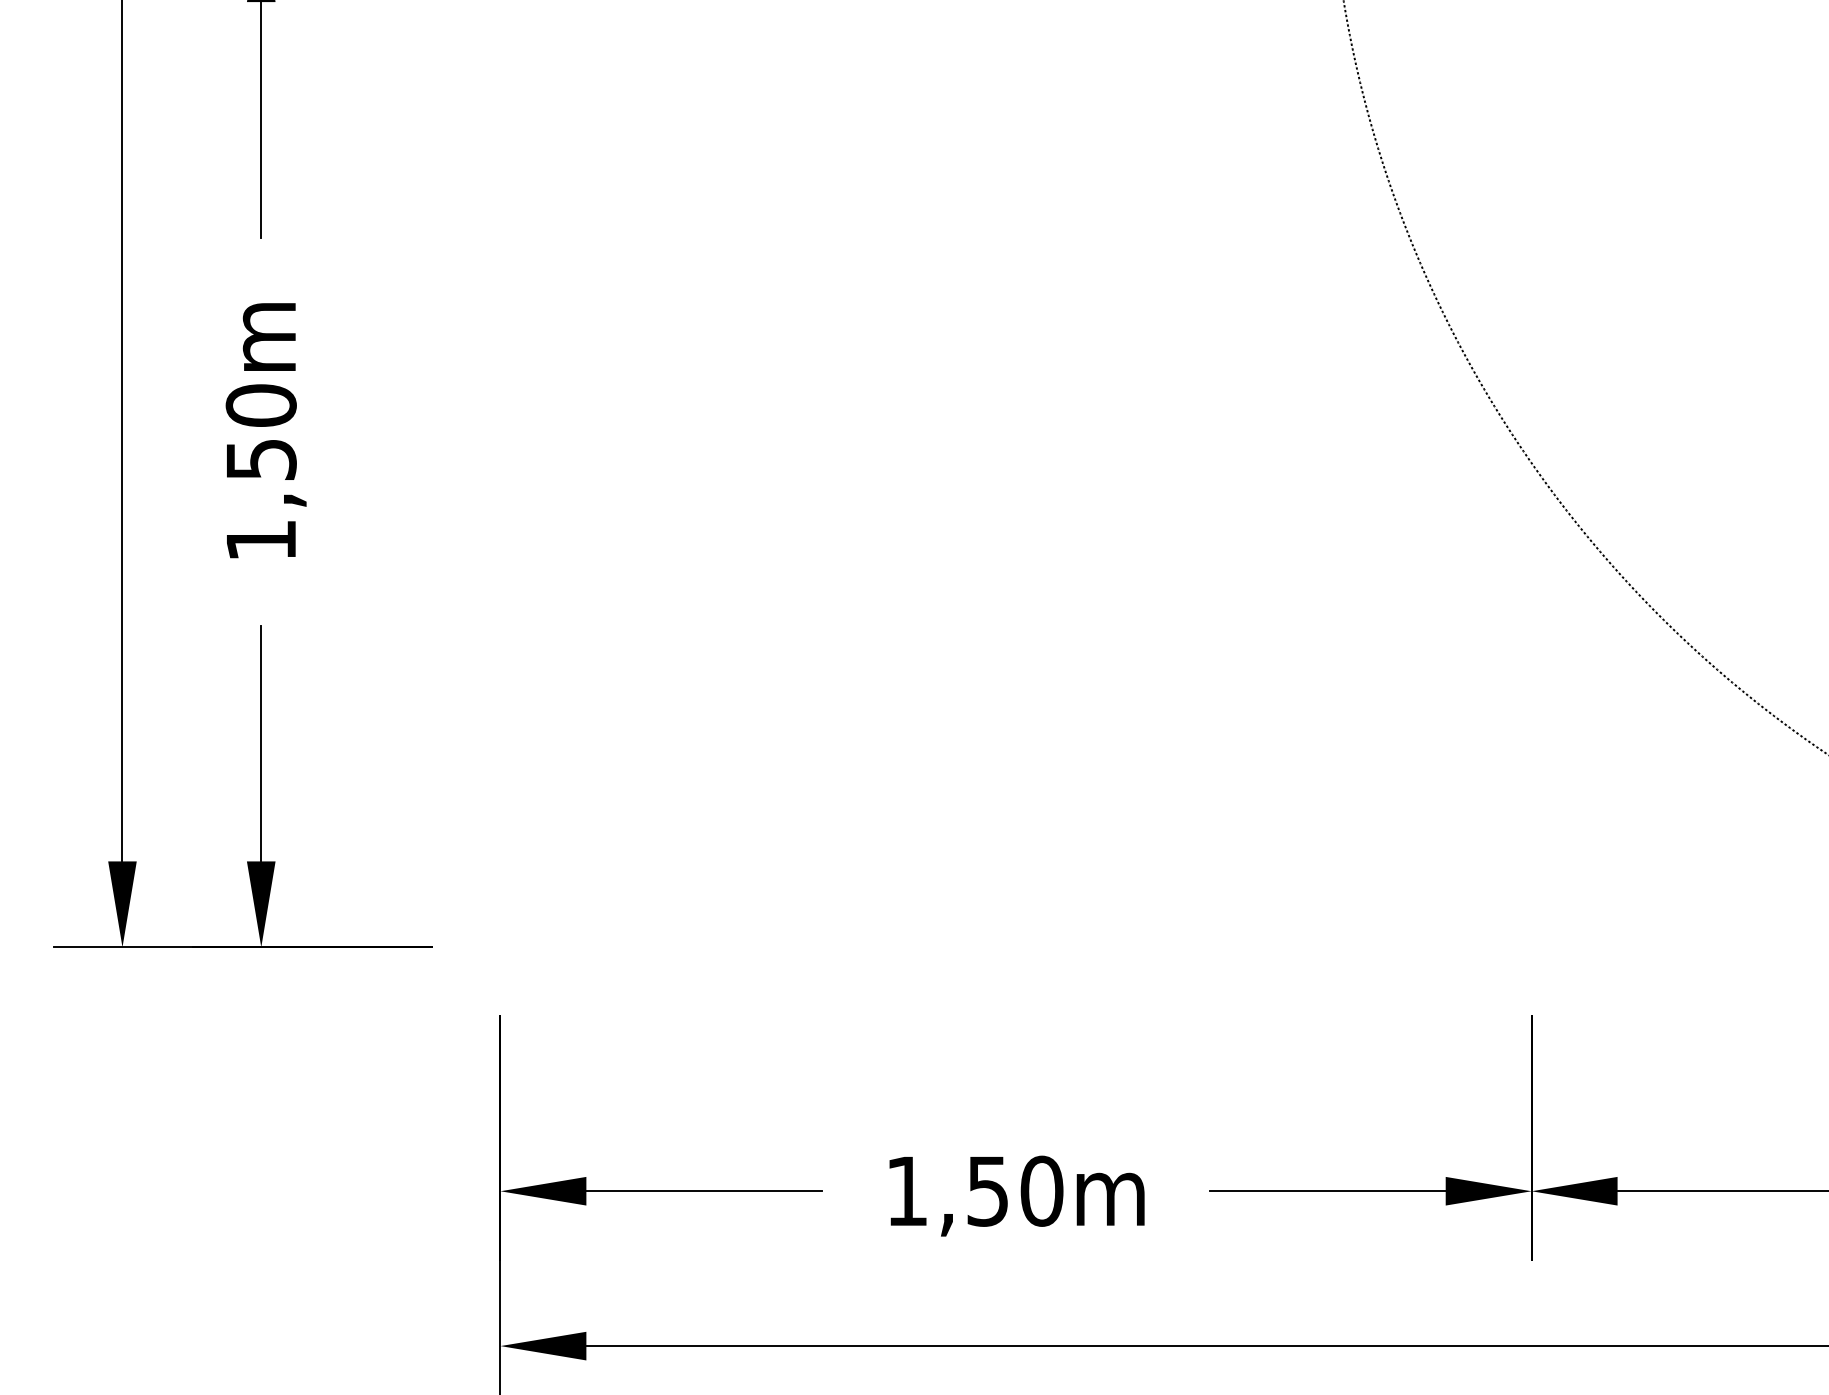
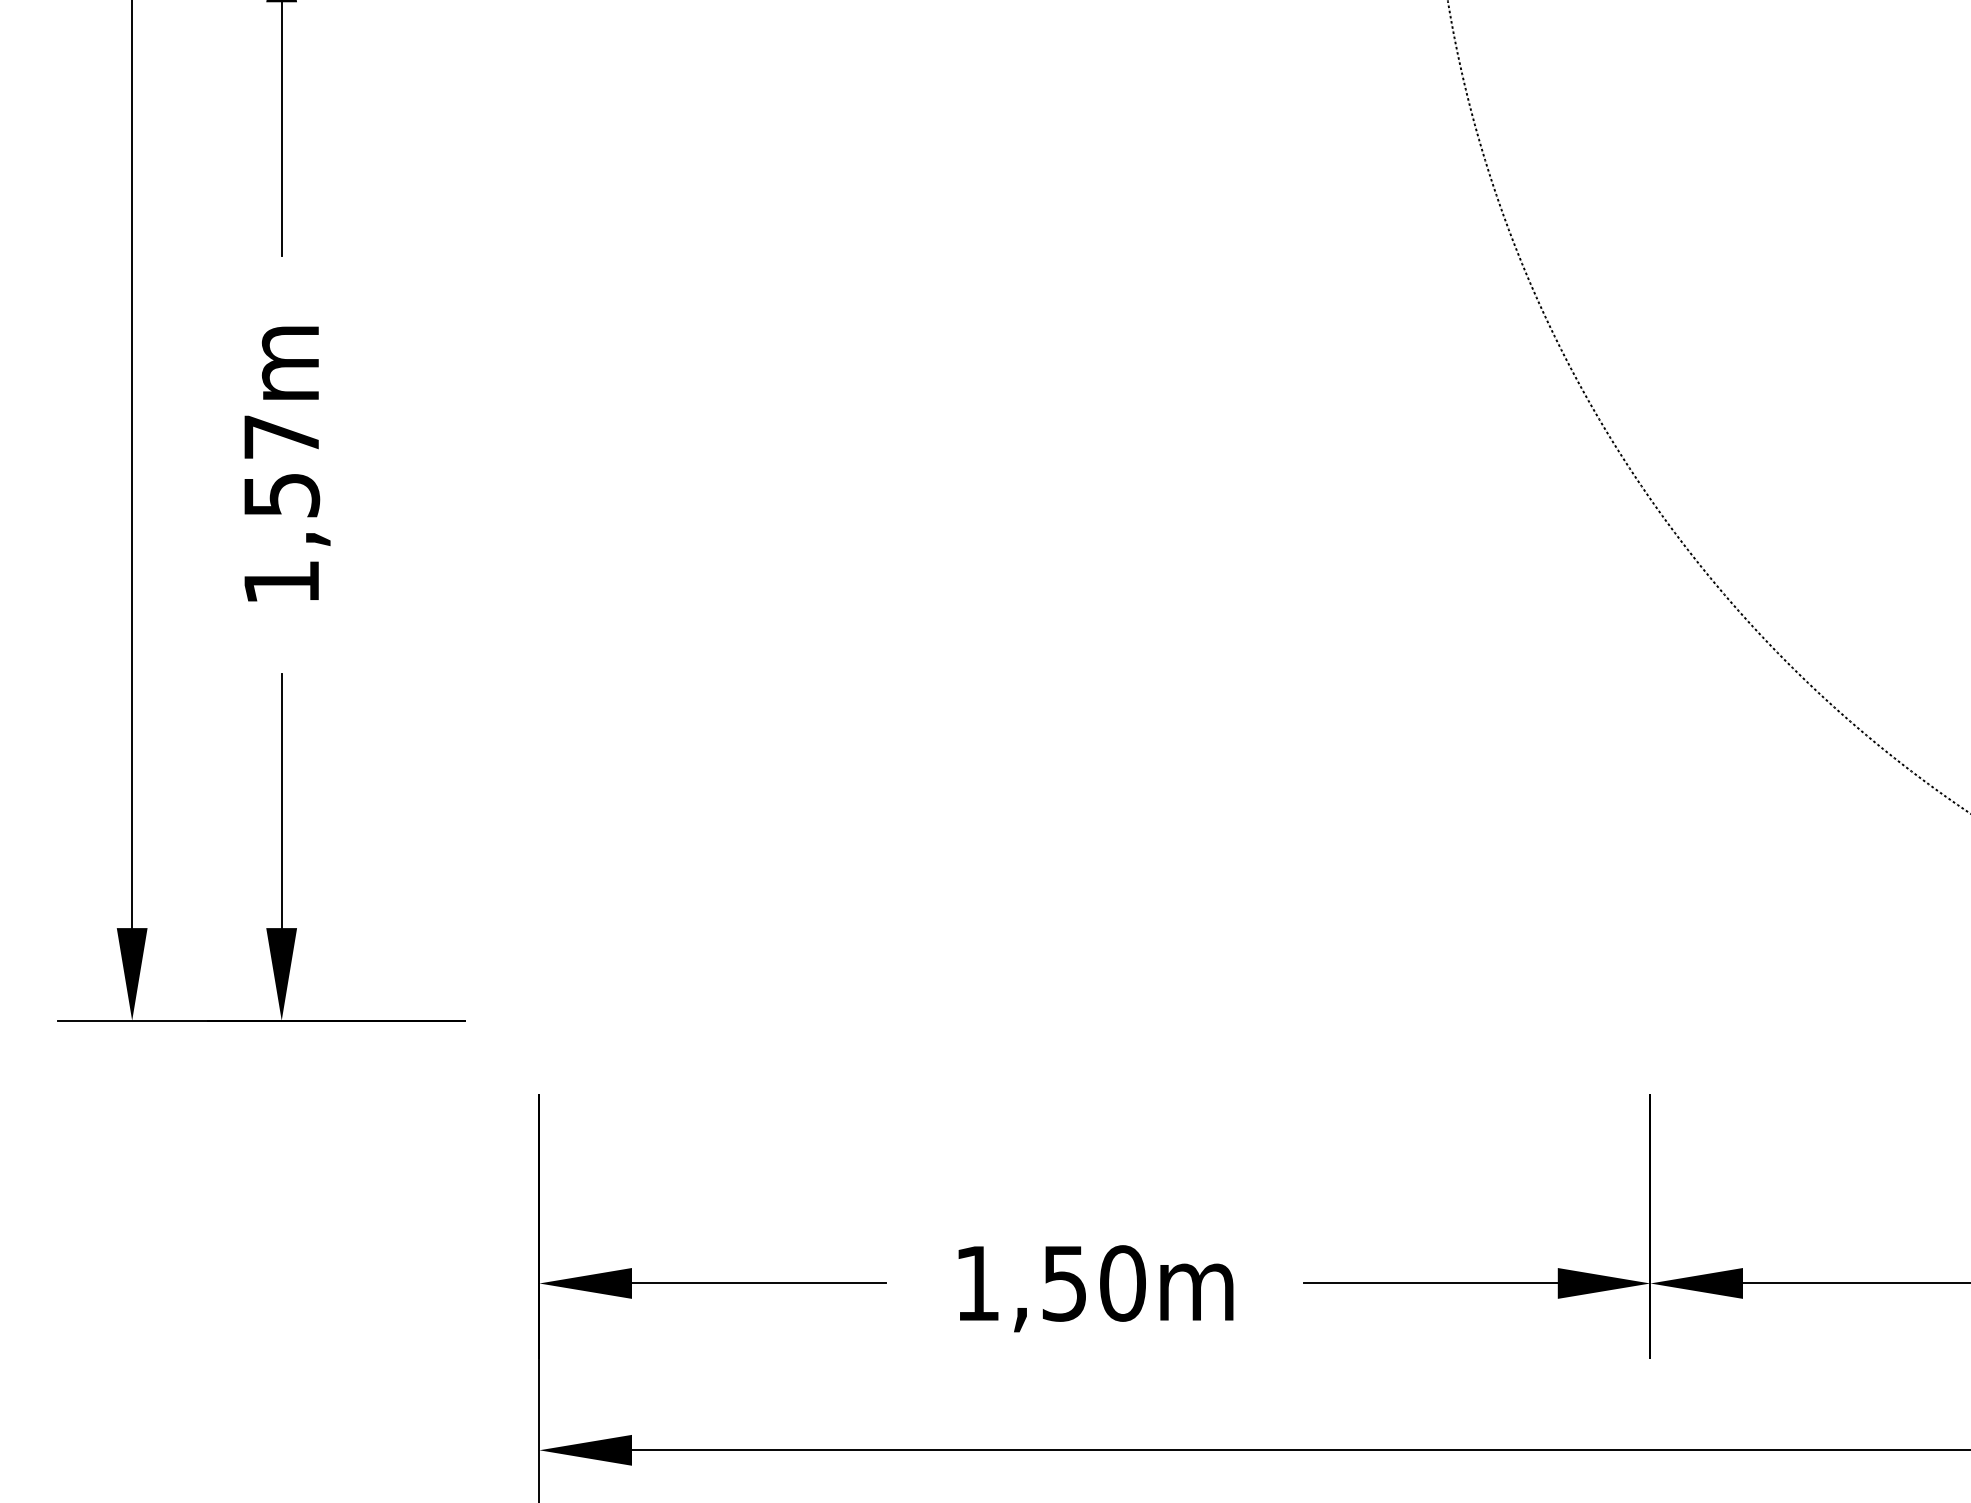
text: (260, 405) -> (280, 436), 1,50m -> 1,57m

